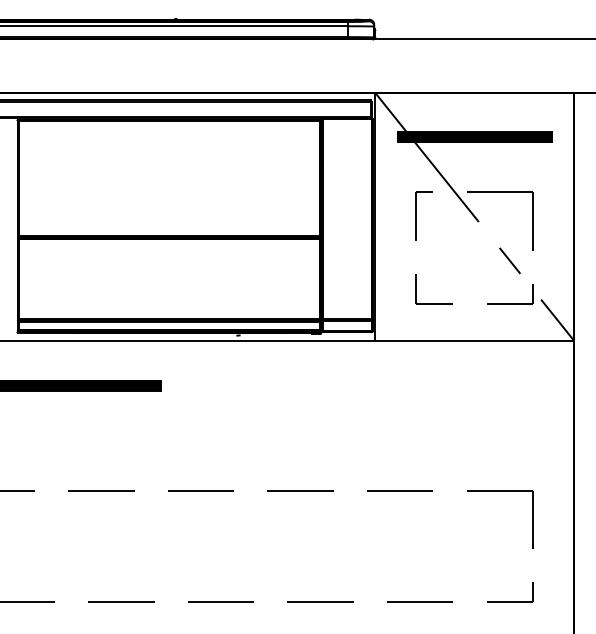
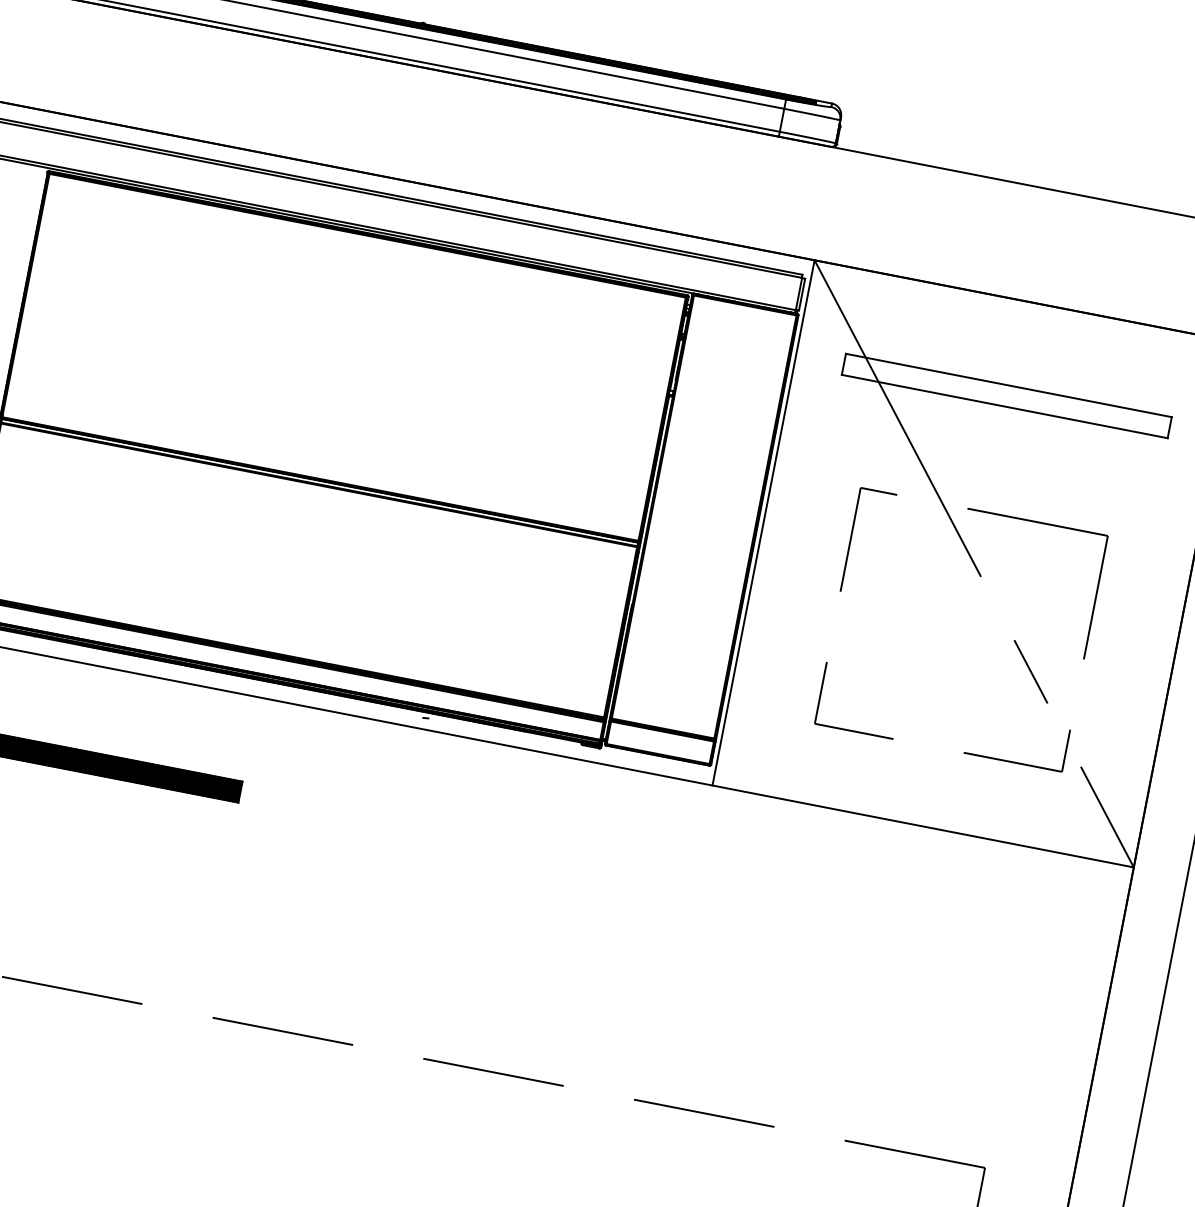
hatch: (474, 137) -> (1006, 396), removed

